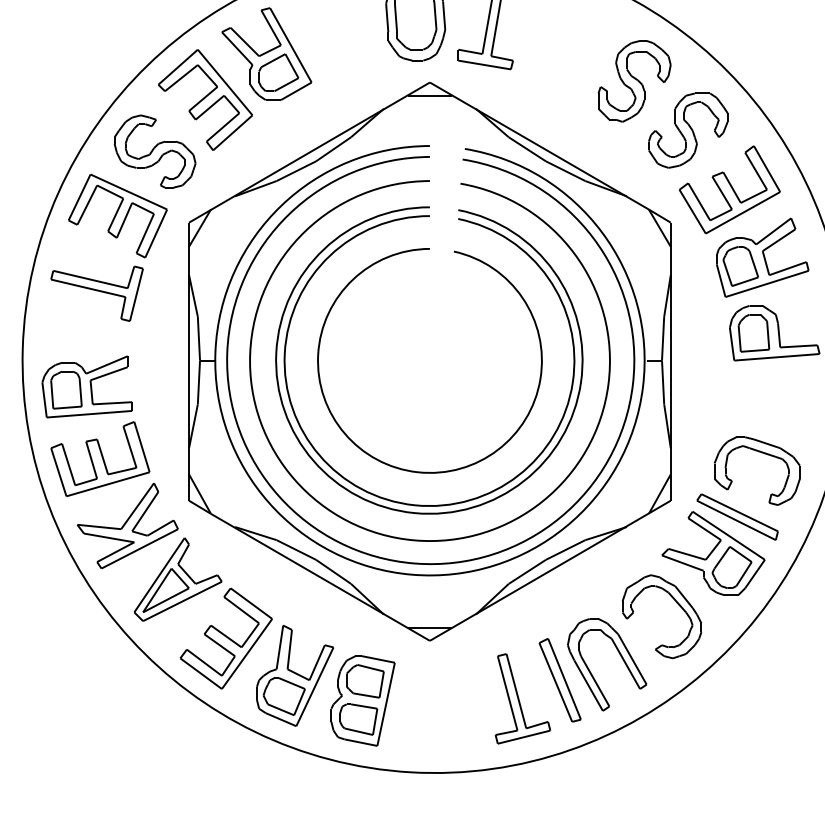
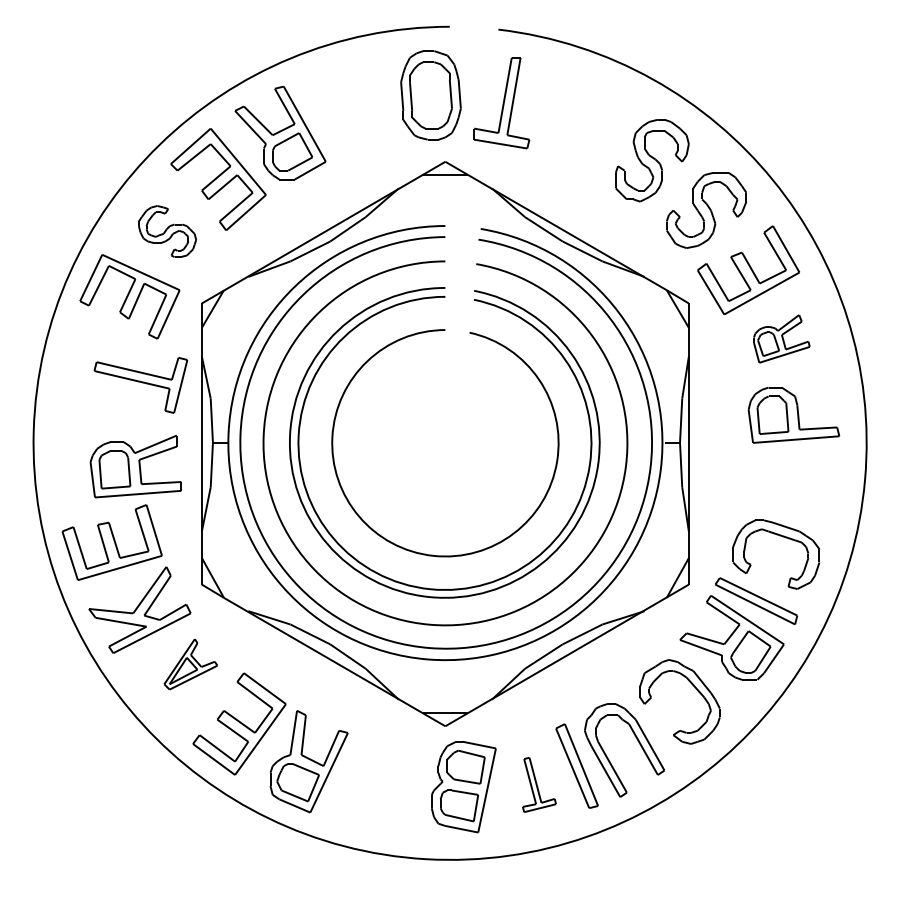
part: (155, 151) -> (167, 231), size x0.7
part: (762, 257) -> (781, 338), size x0.6
part: (96, 293) -> (140, 385), moved
part: (86, 386) -> (135, 466), moved
part: (177, 579) -> (190, 664), size x0.6
part: (523, 698) -> (539, 784), size x0.6
part: (362, 701) -> (463, 787), moved

